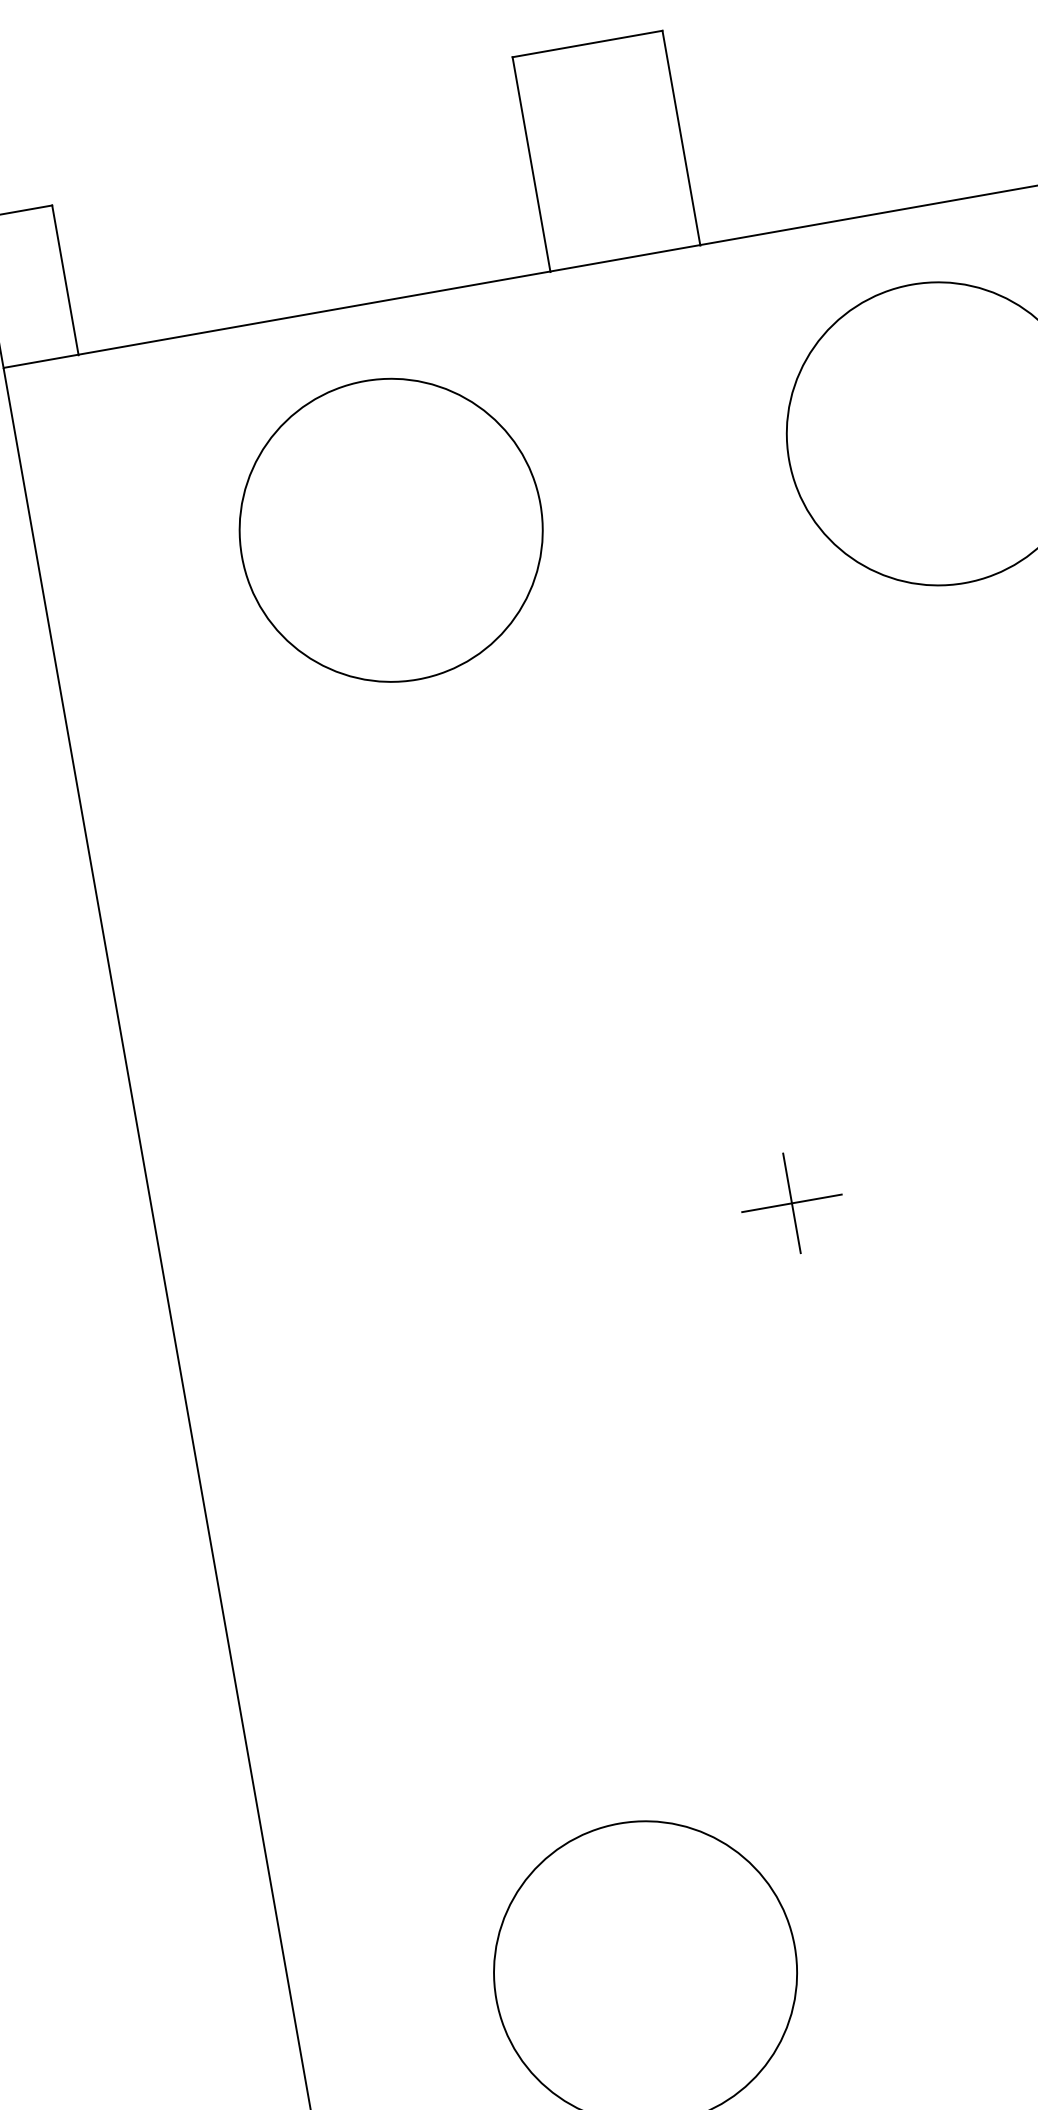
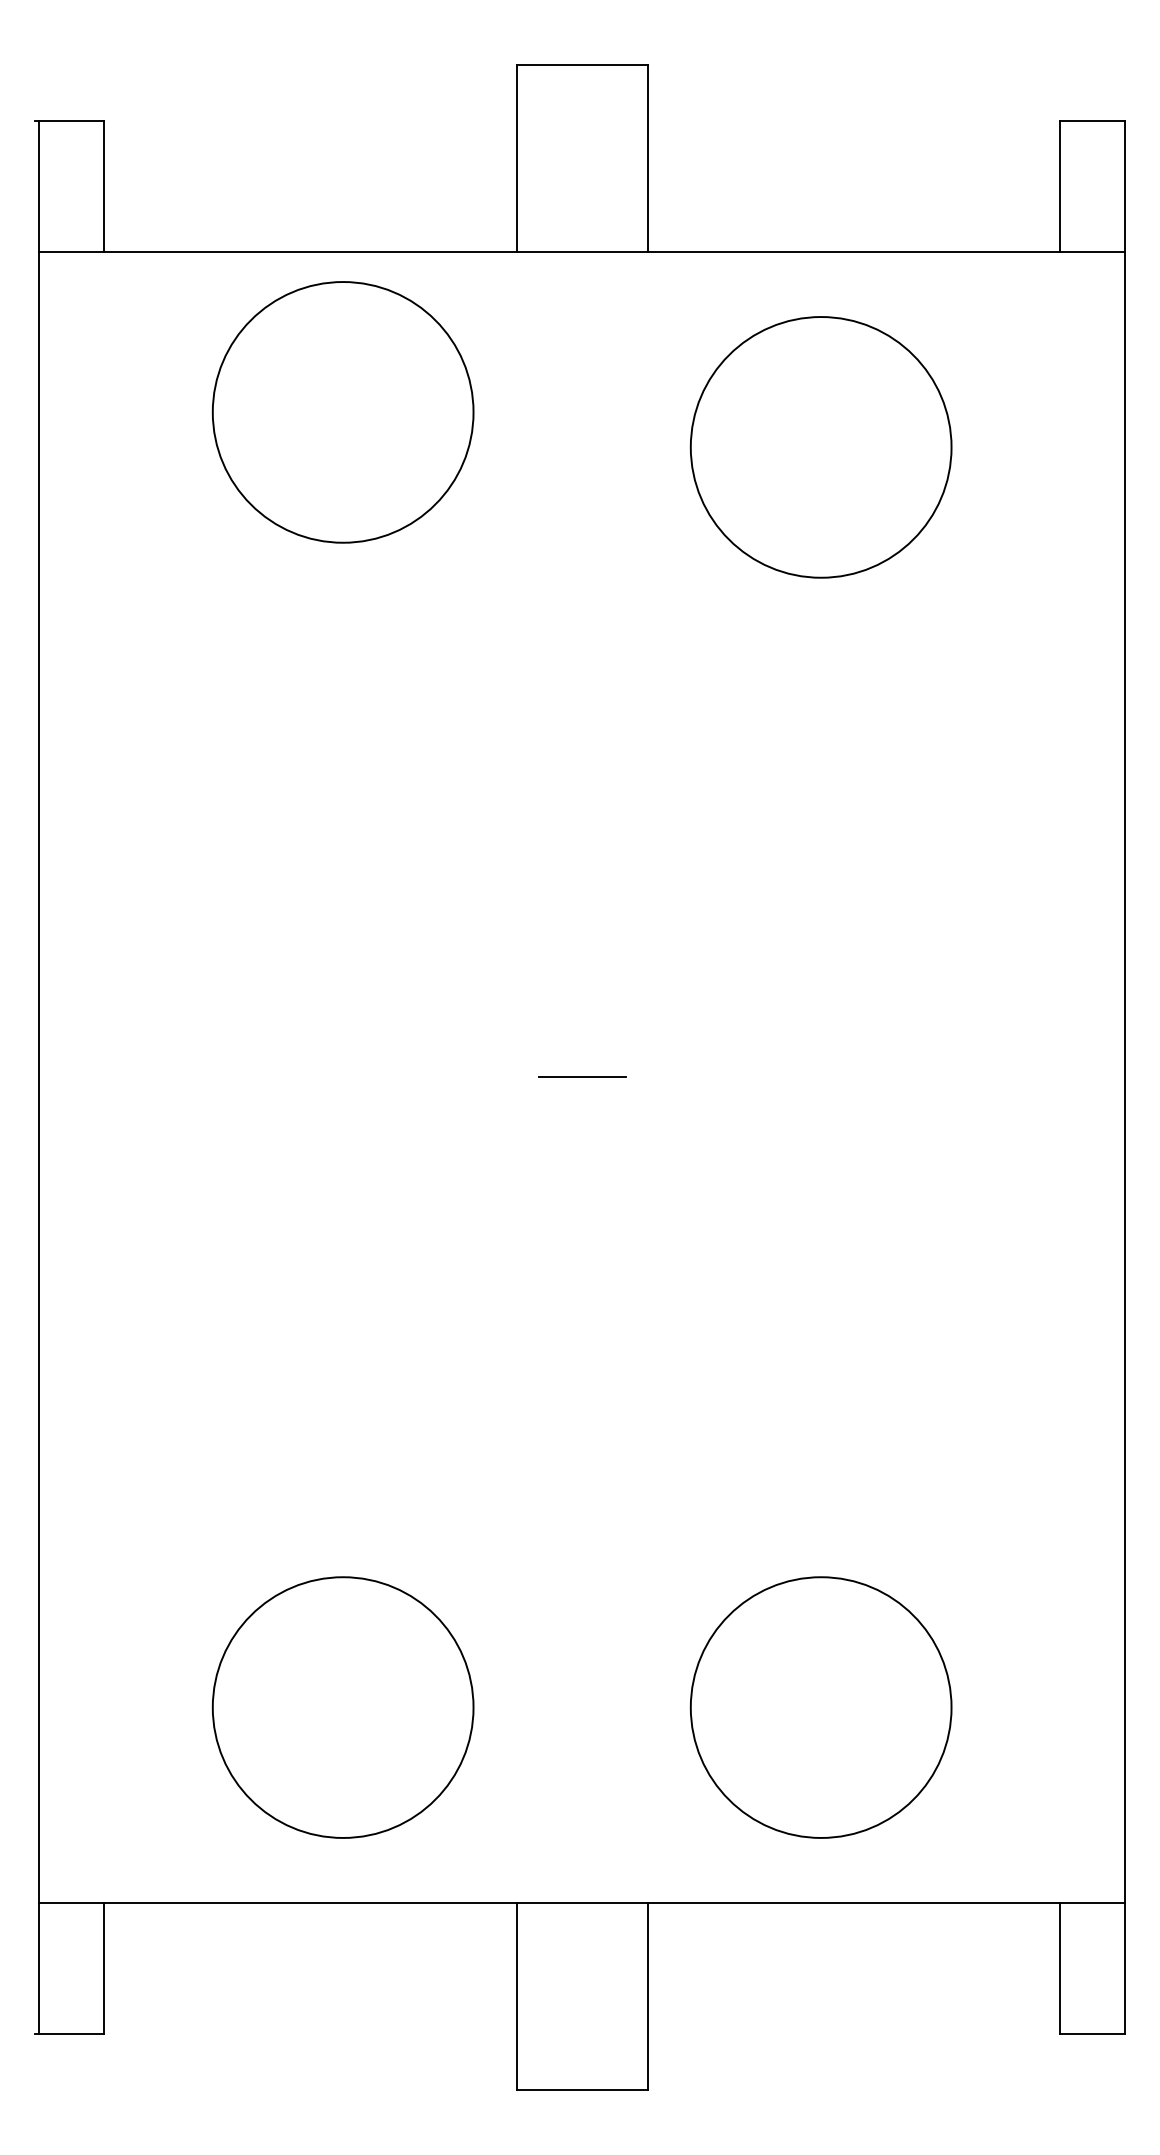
circle: (390, 530) -> (342, 412), moved
line: (792, 1203) -> (582, 1077), removed

